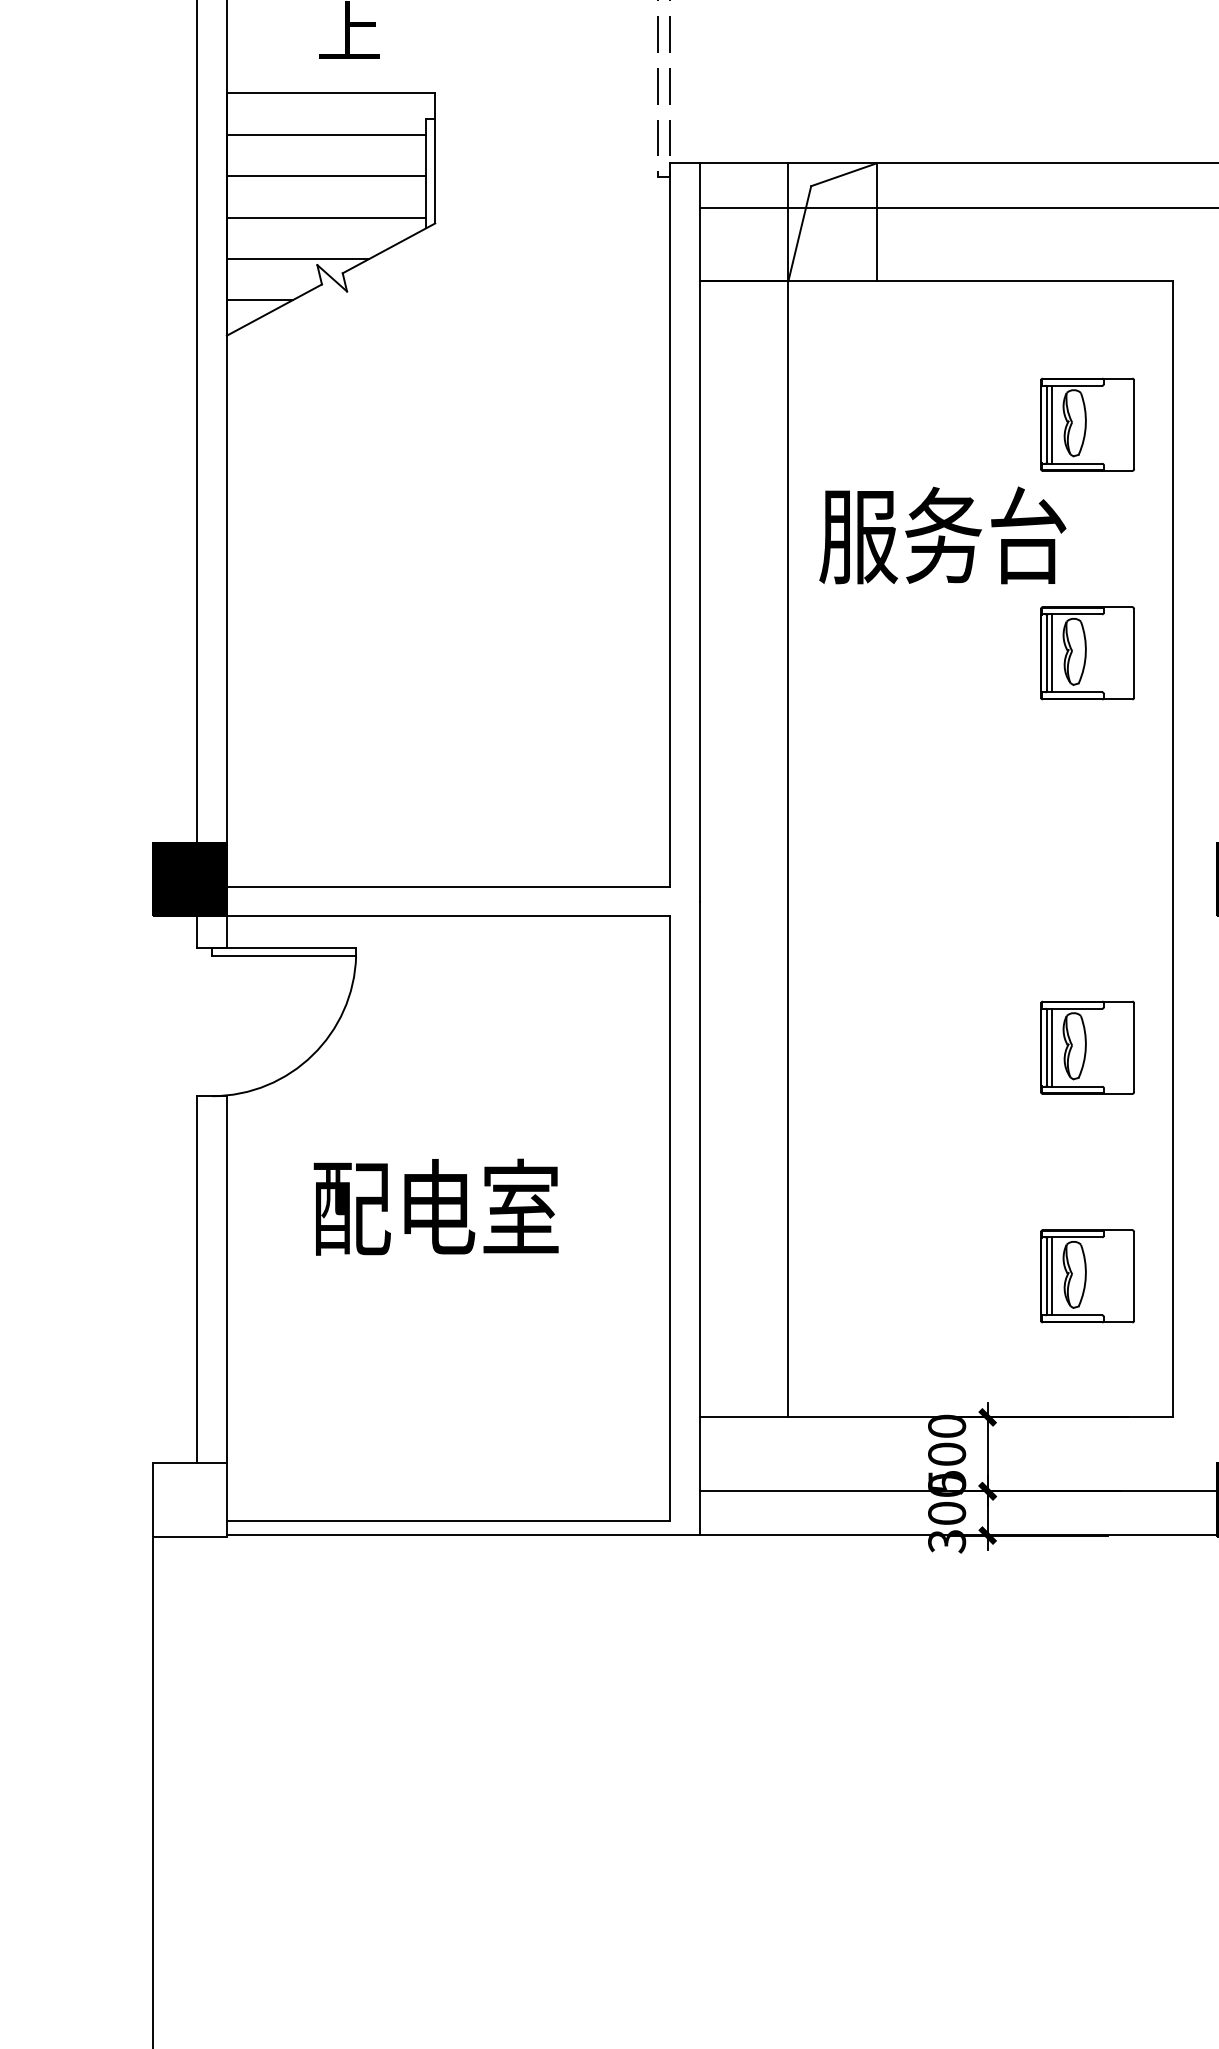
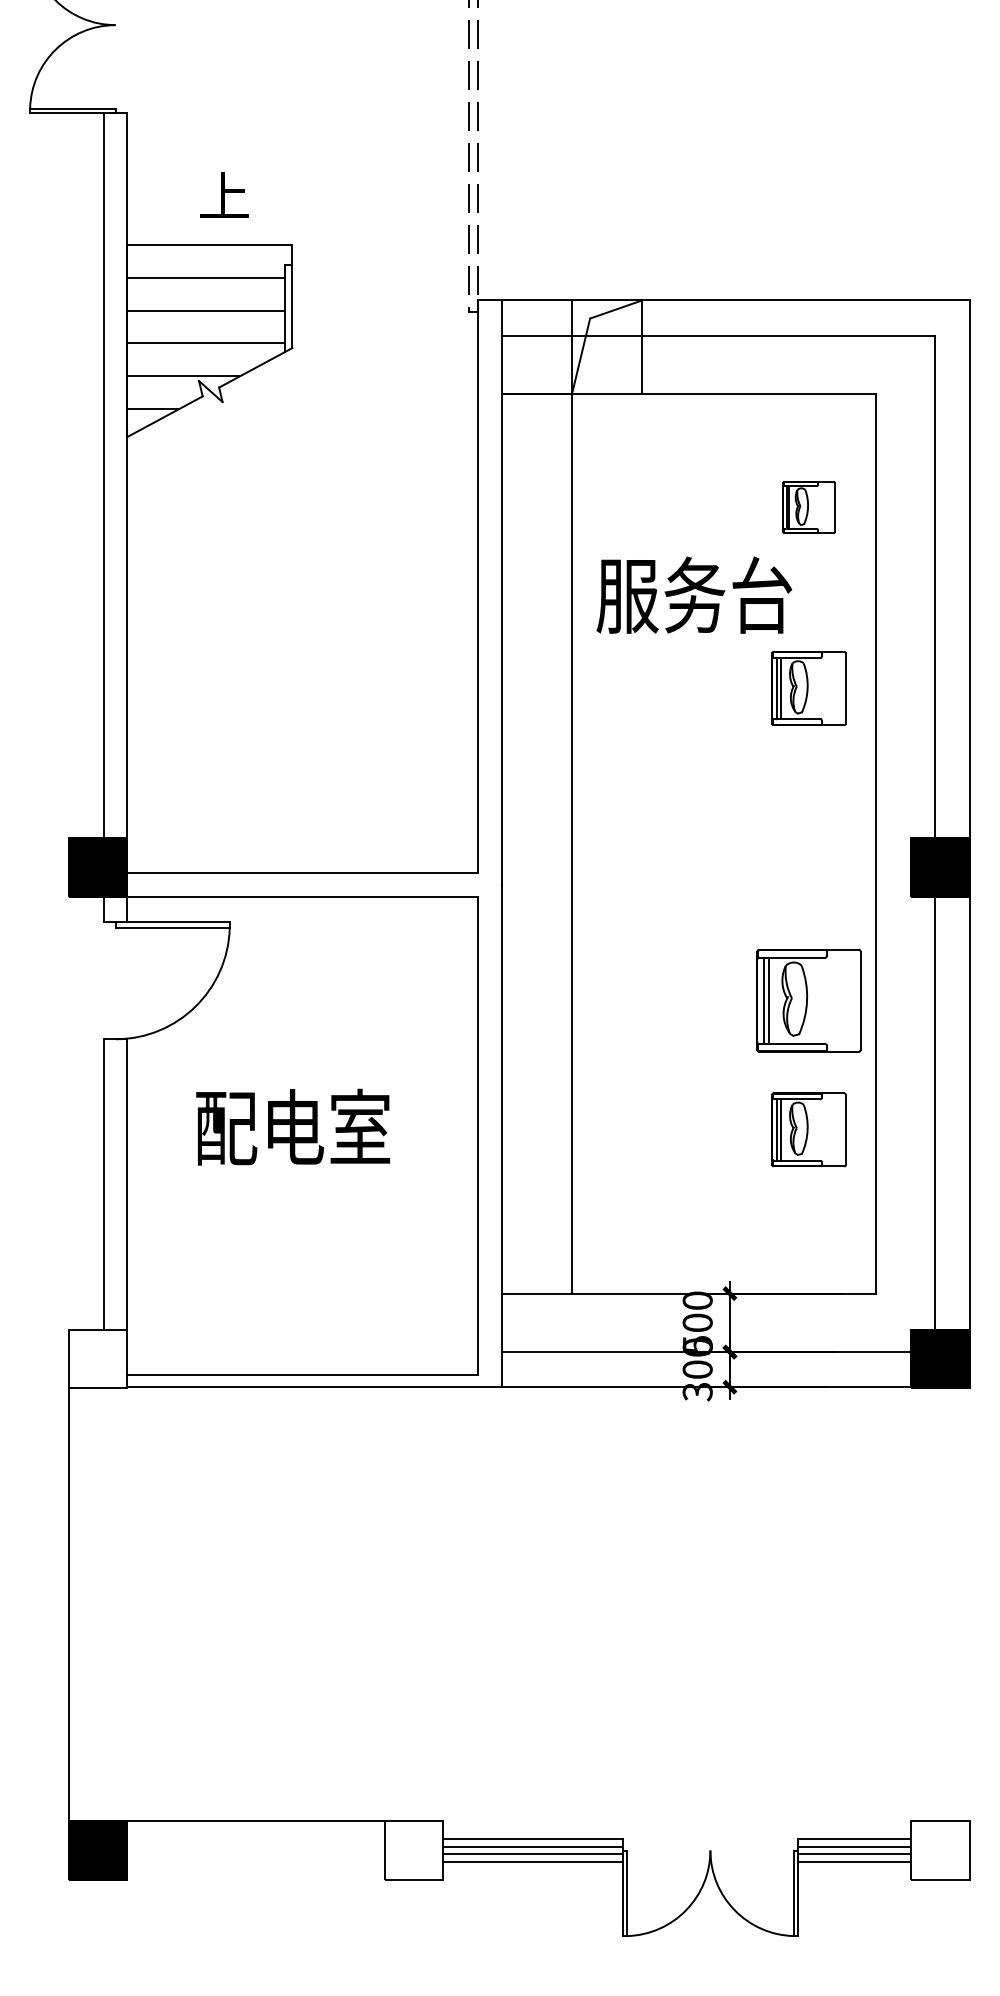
part: (1086, 424) -> (808, 507), size x0.7
part: (1086, 1047) -> (808, 1000), size x1.4
part: (1086, 1275) -> (808, 1129), moved

